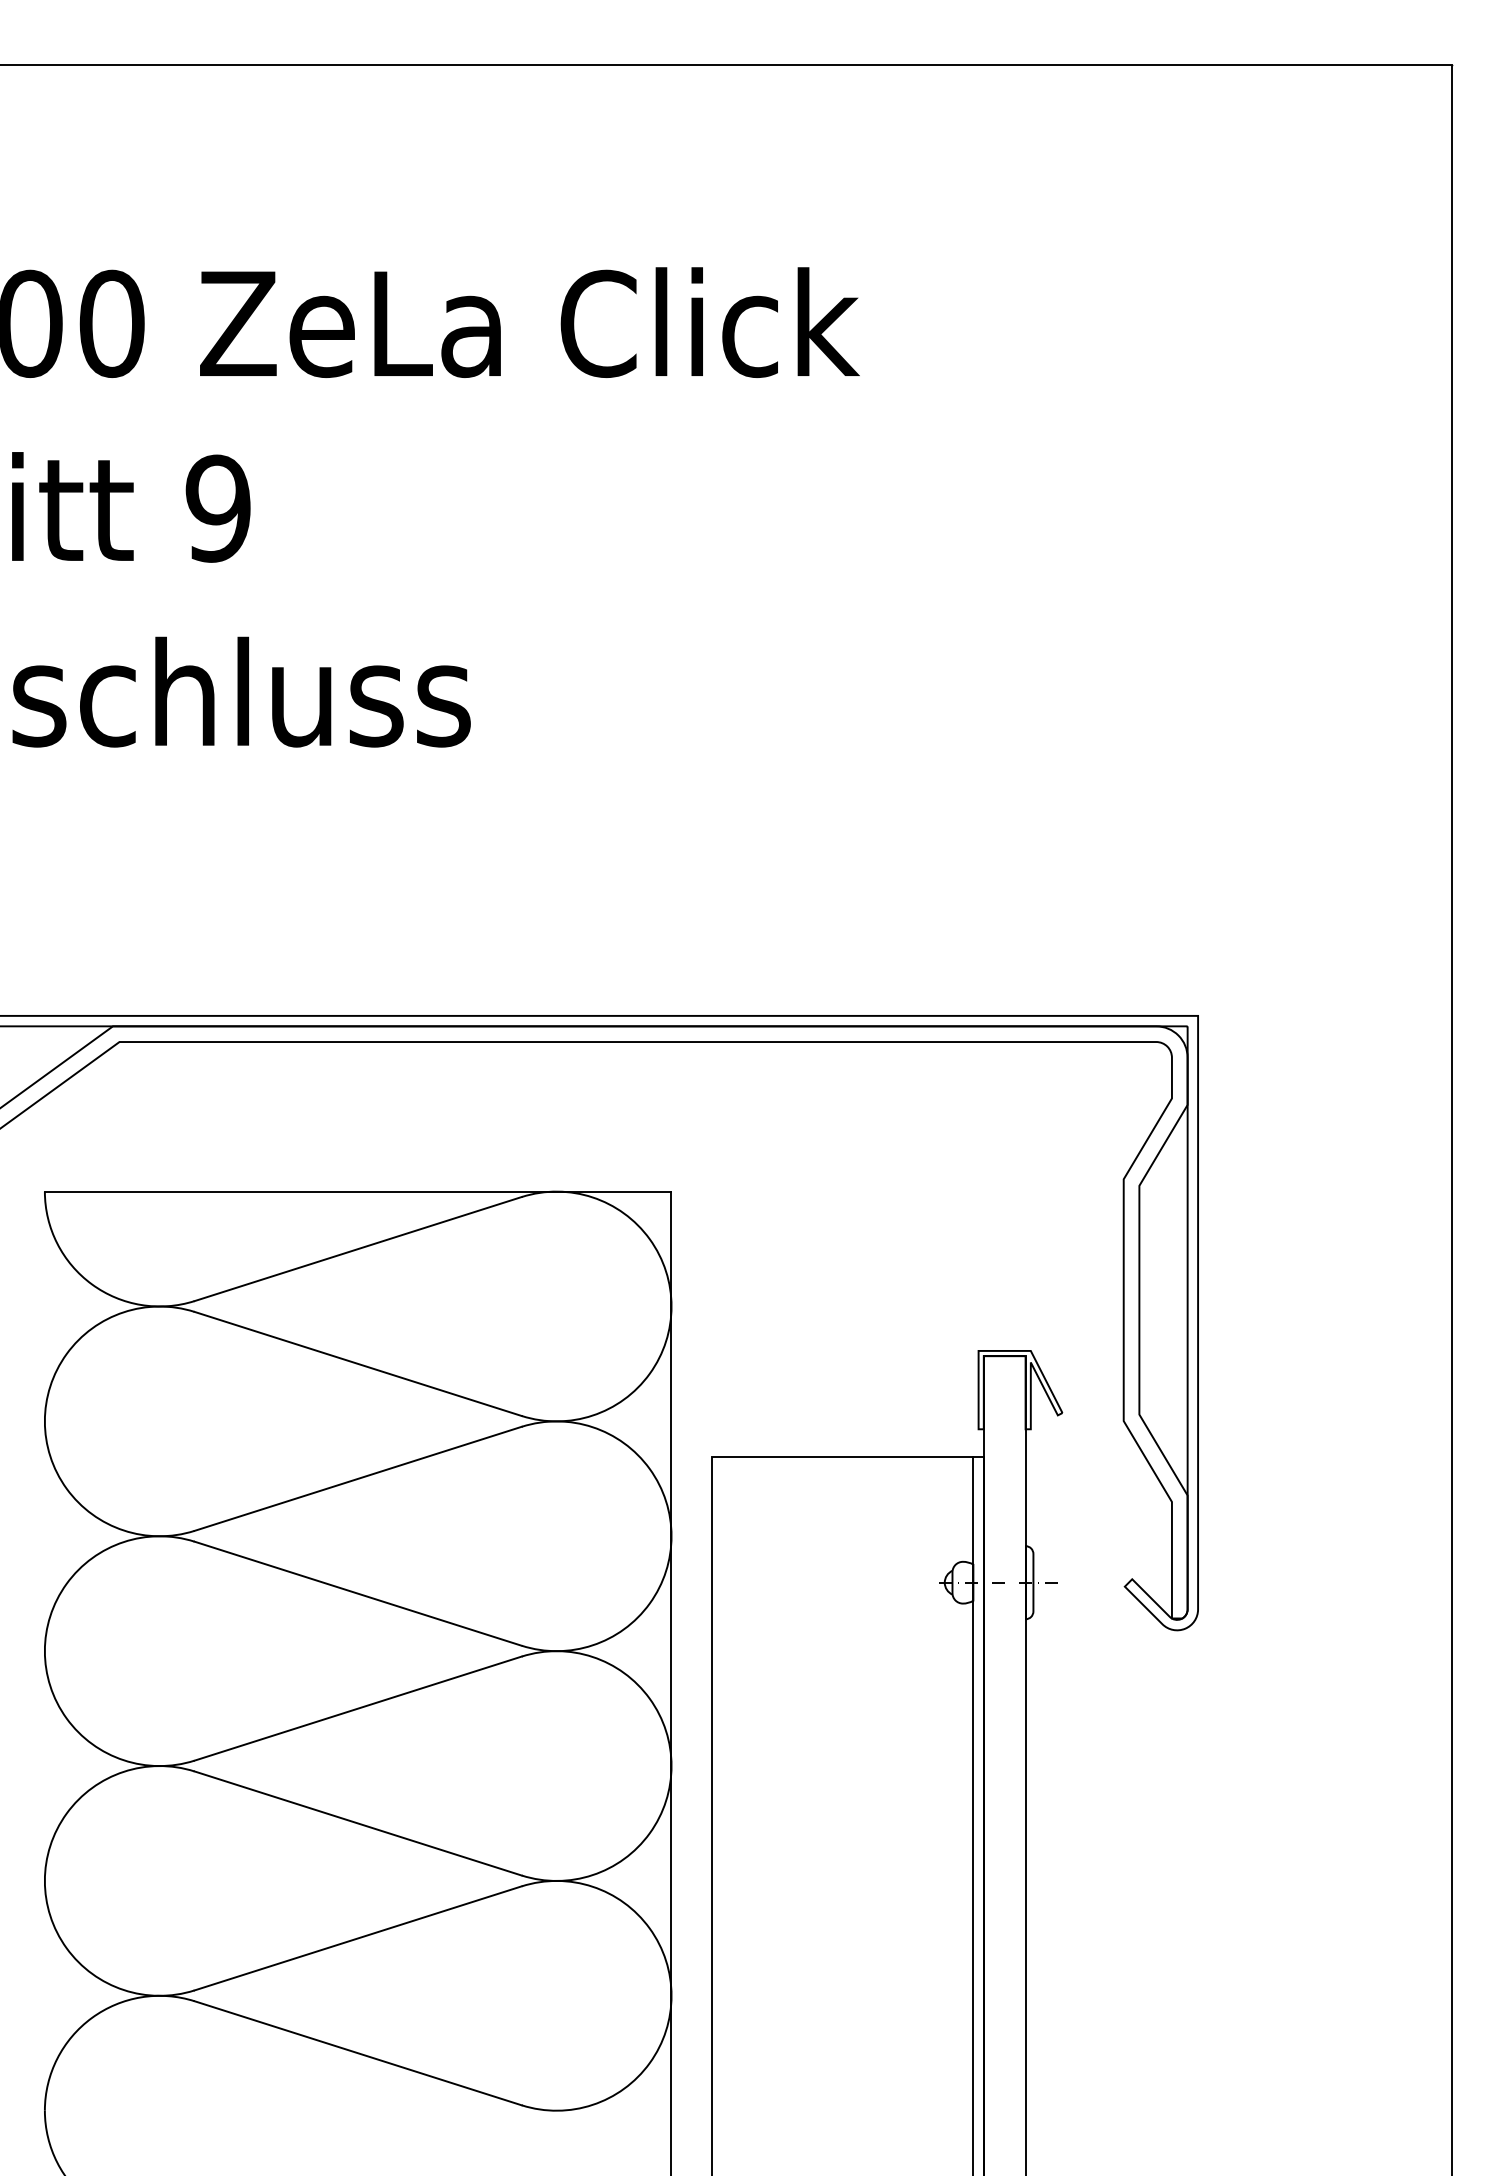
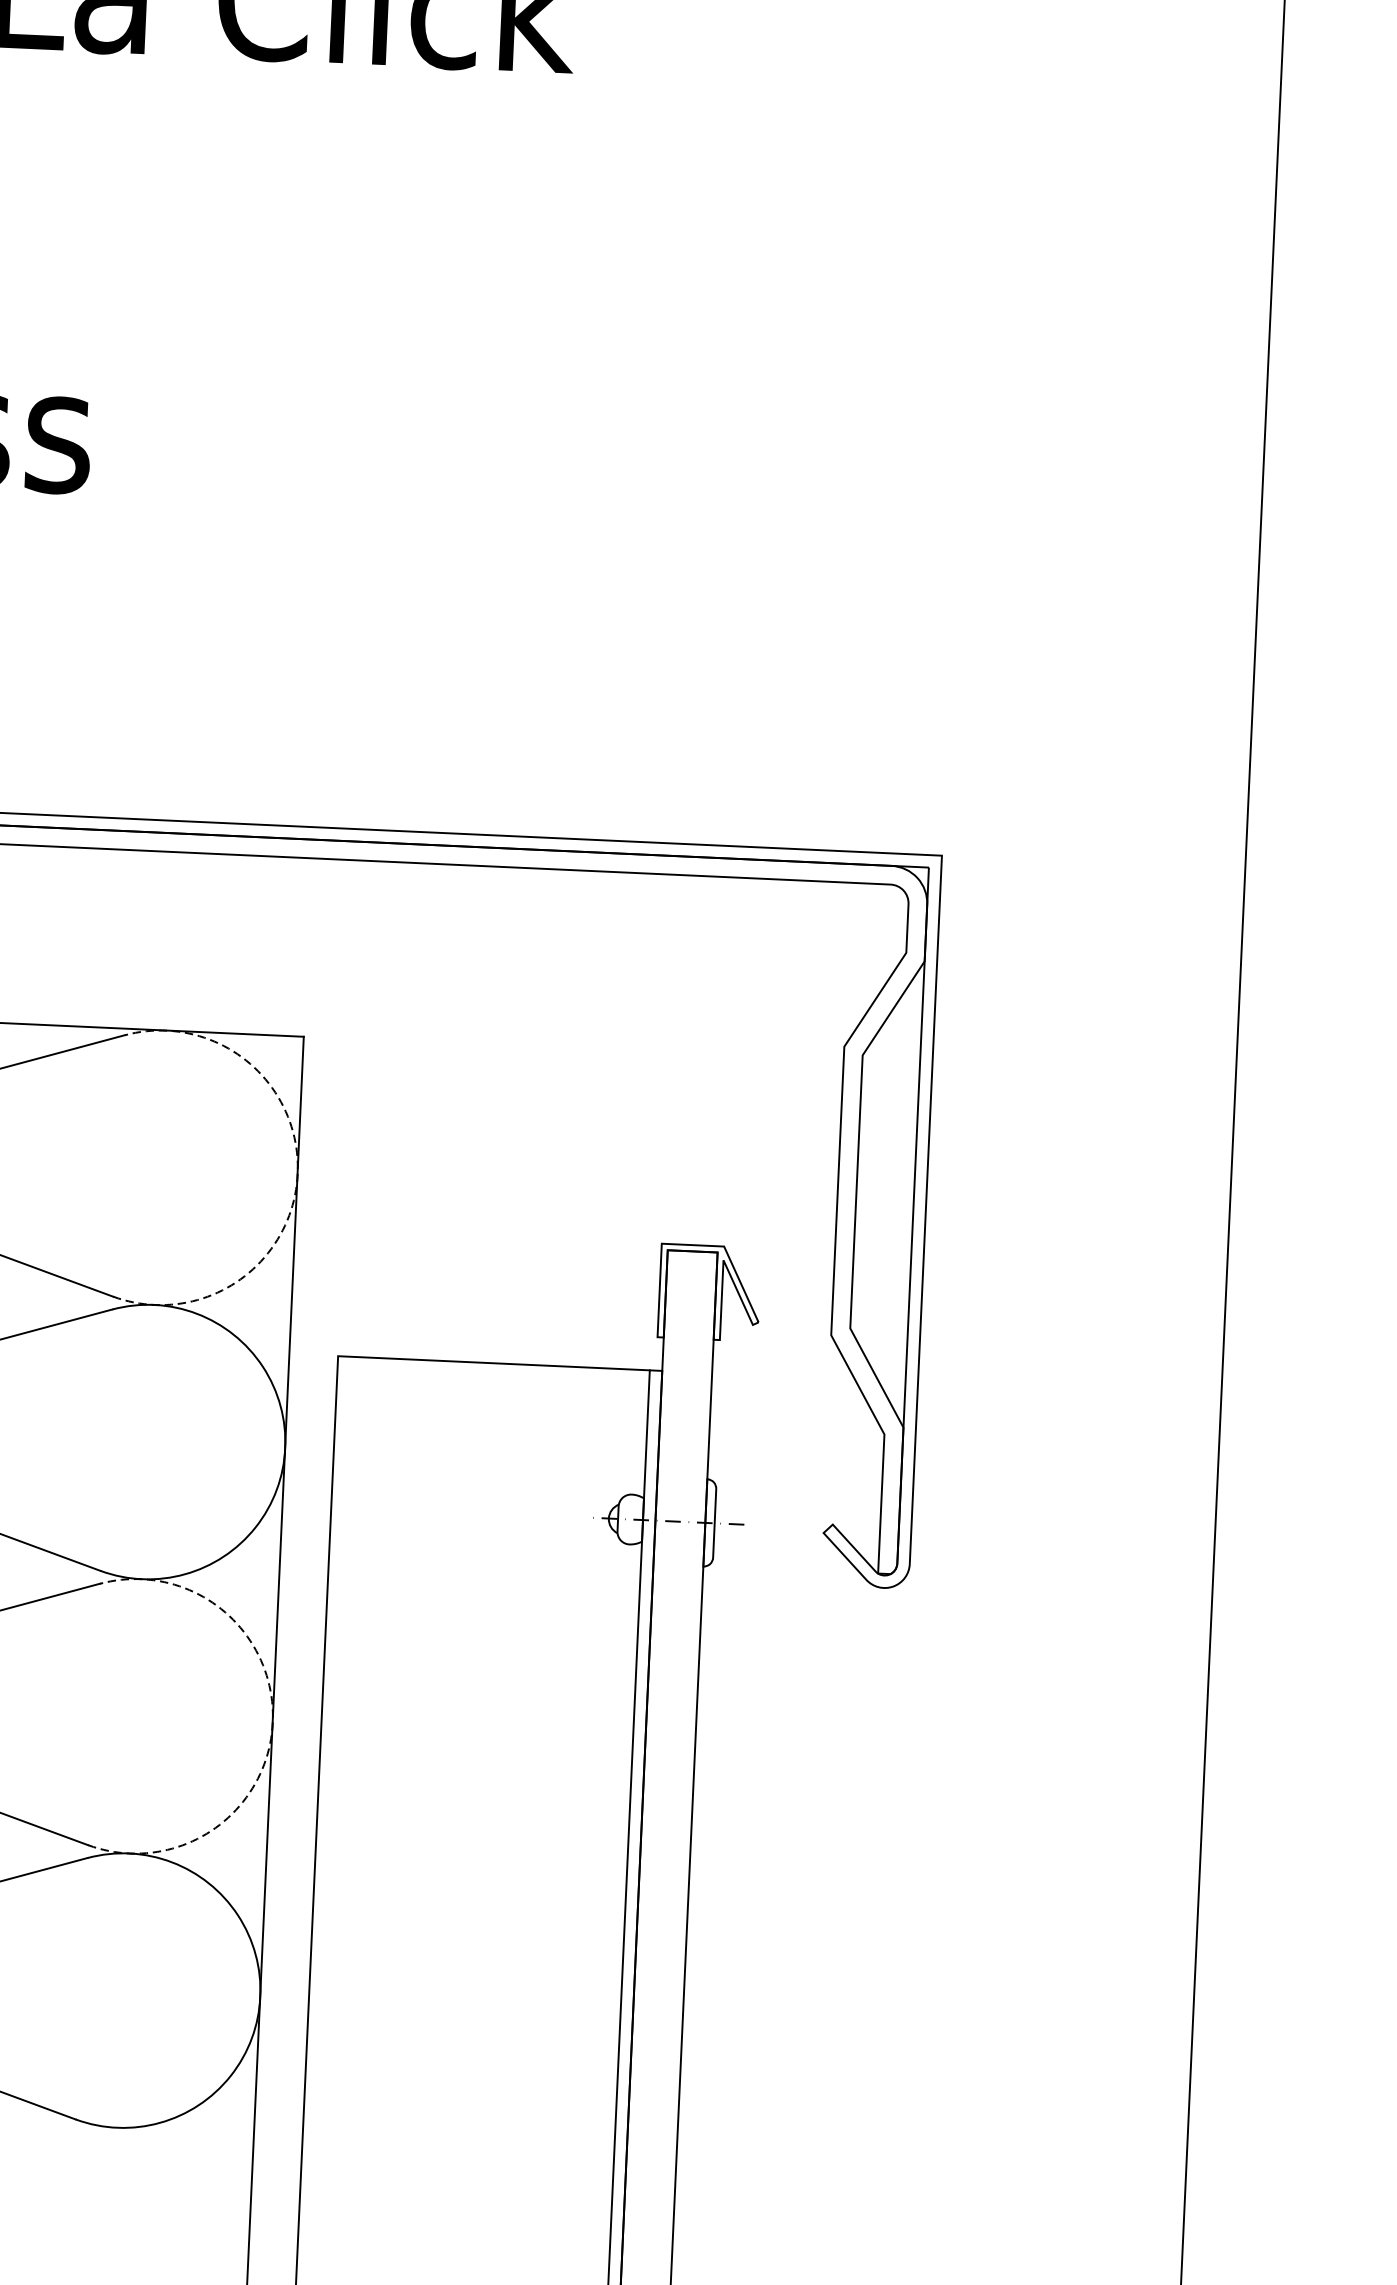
arc: (671, 1306) -> (297, 1174), solid -> dashed
arc: (671, 1766) -> (272, 1723), solid -> dashed

